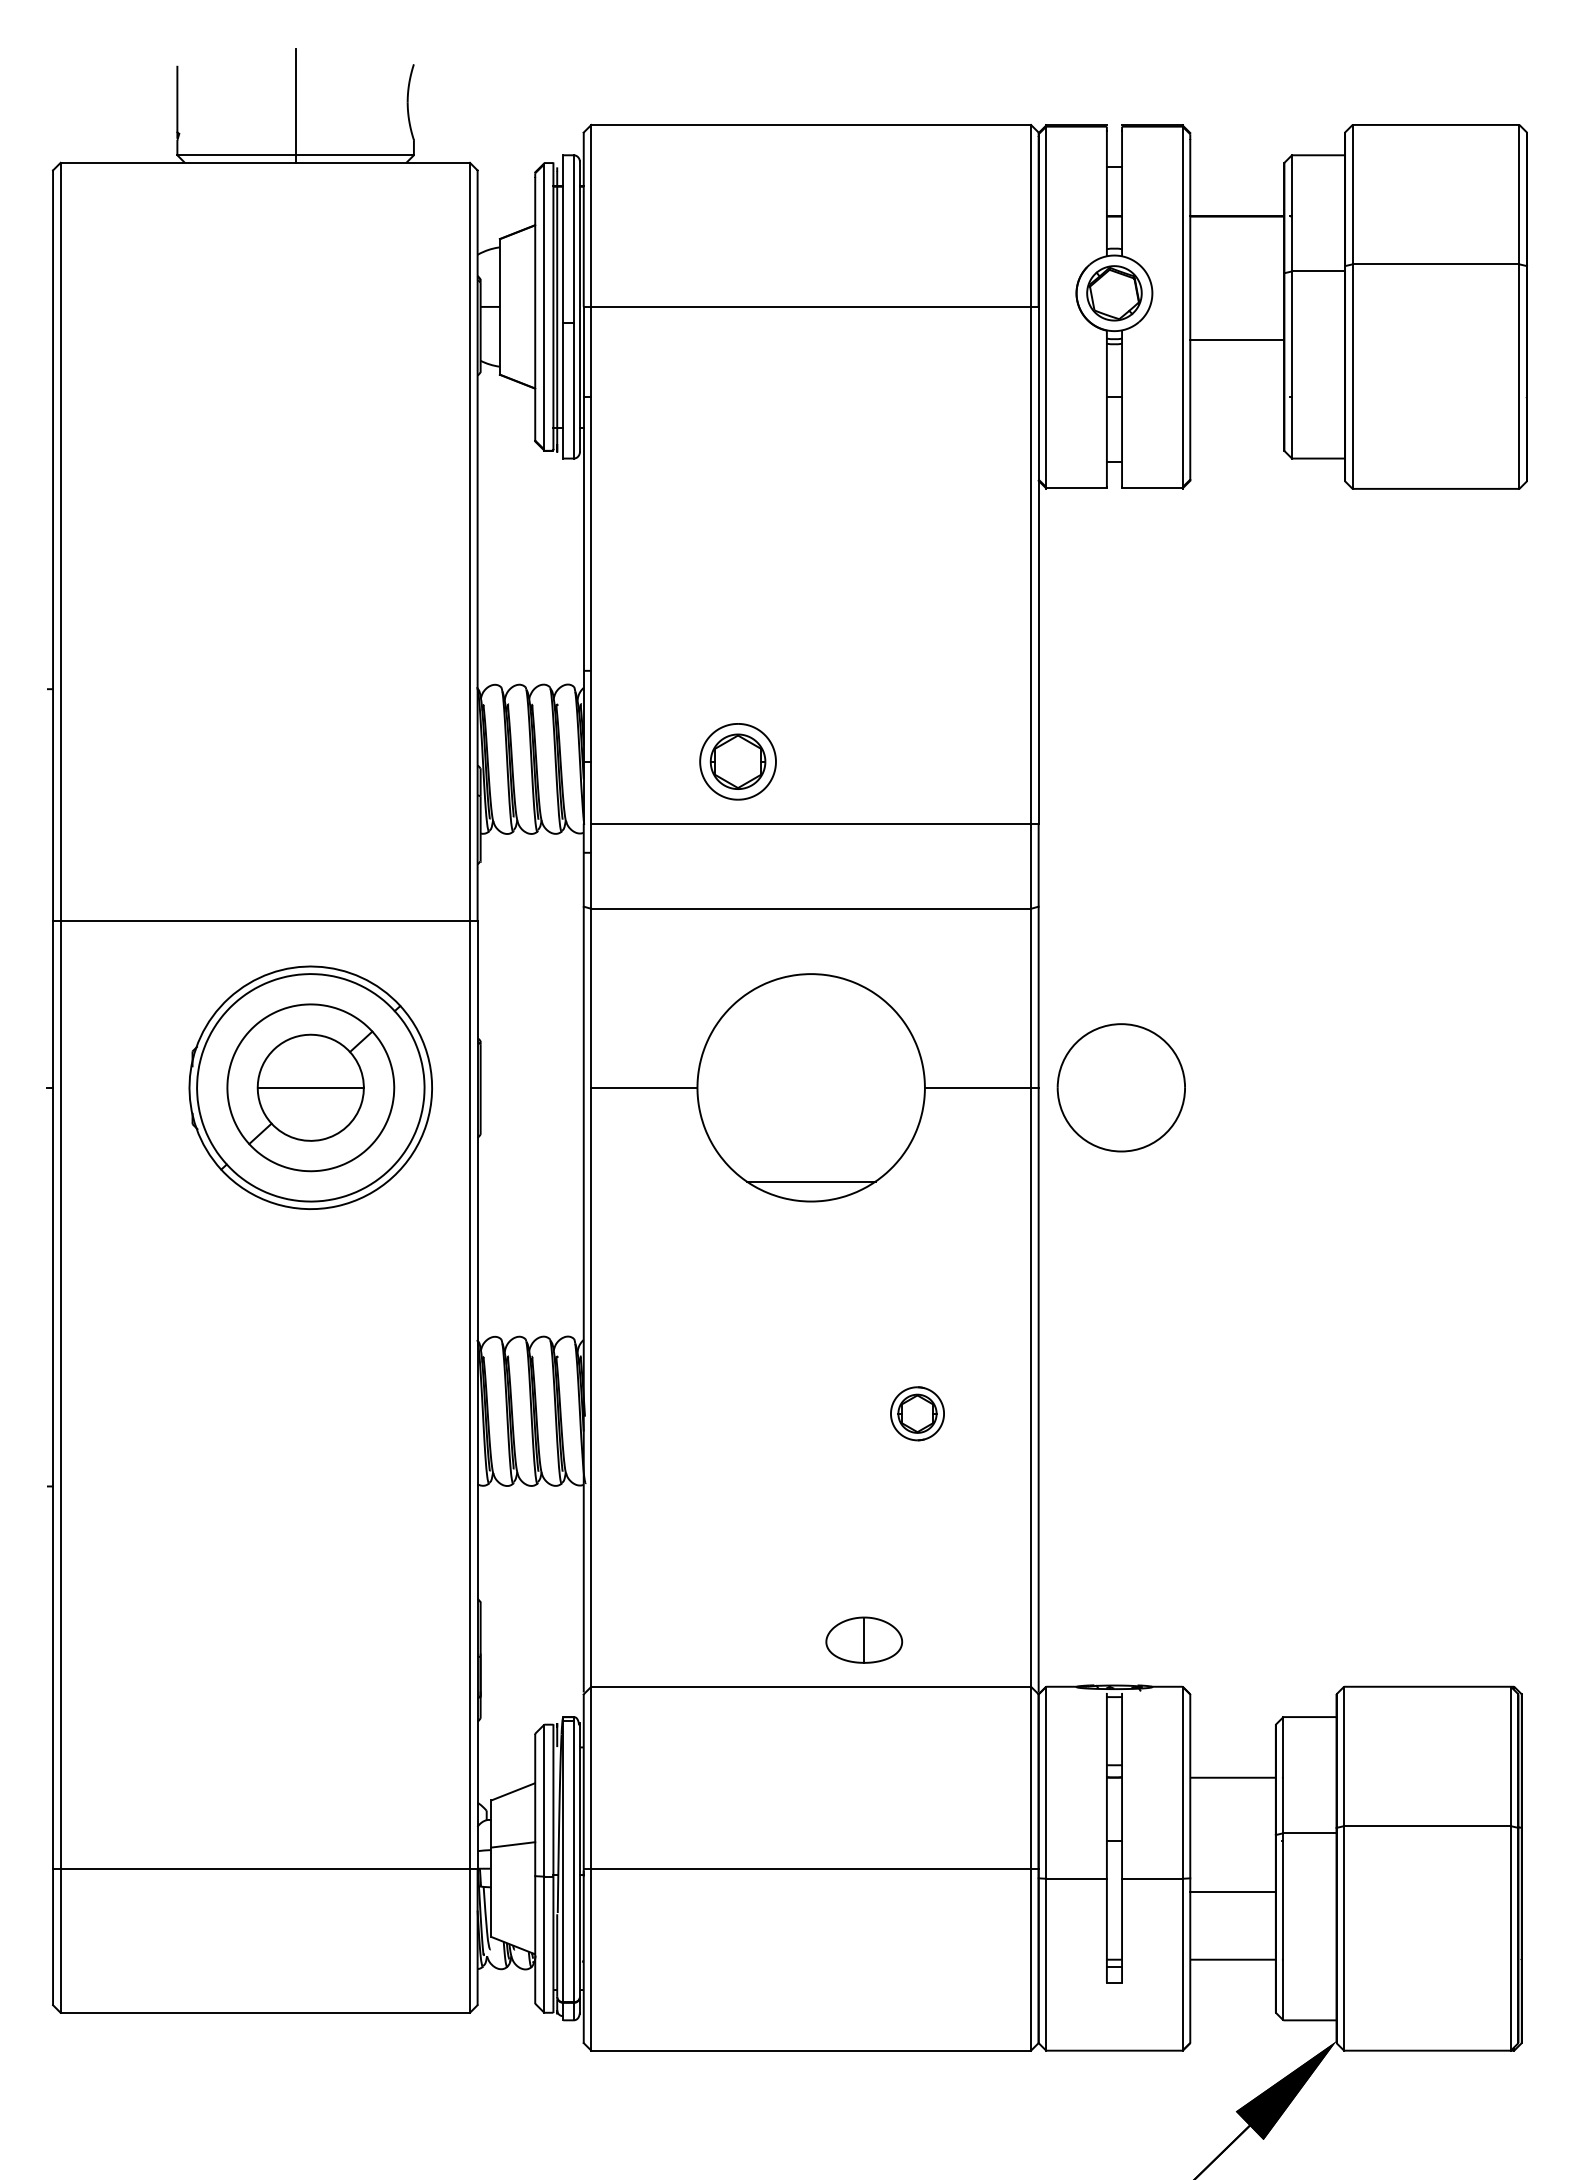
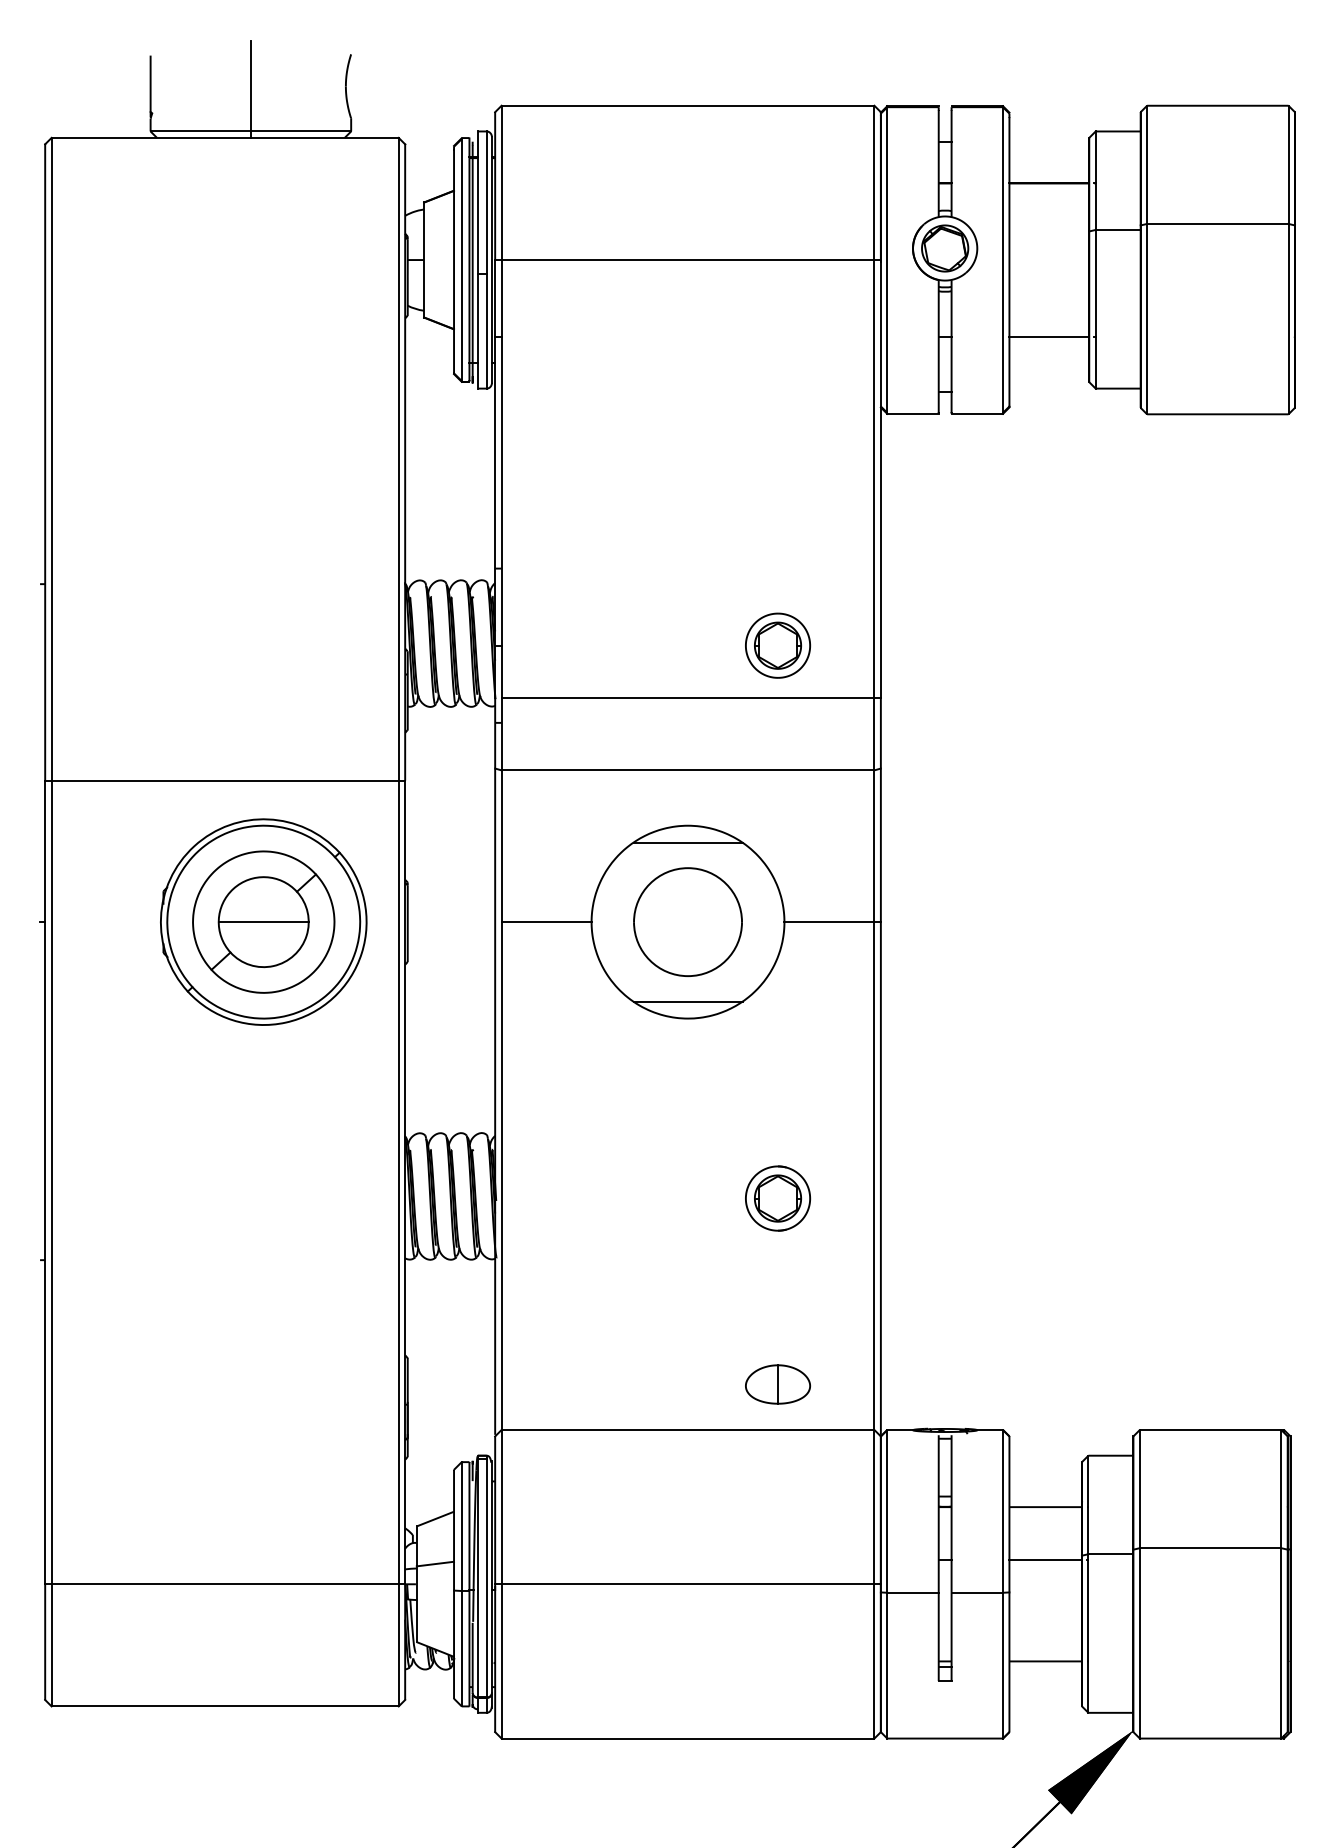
line: (1237, 339) -> (1049, 336), moved
part: (738, 761) -> (778, 645), moved
line: (810, 993) -> (687, 842), added
part: (1120, 1087) -> (687, 921), moved
part: (917, 1413) -> (778, 1198), size x1.43
part: (863, 1640) -> (777, 1384), moved
line: (1232, 1892) -> (1045, 1560), moved

